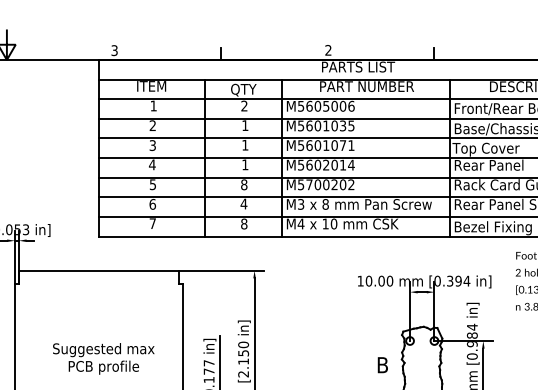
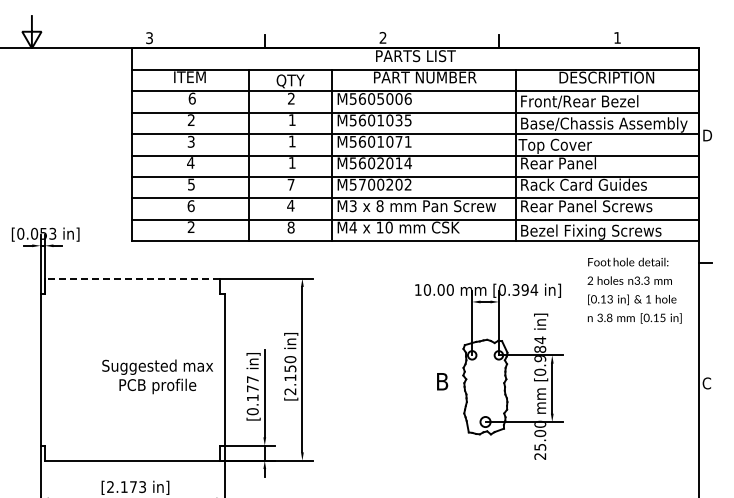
text: (153, 105) -> (191, 98), 1 -> 6
text: (243, 184) -> (290, 184), 8 -> 7
text: (152, 223) -> (190, 226), 7 -> 2
line: (99, 270) -> (132, 278), solid -> dashed
text: (103, 358) -> (157, 376), moved

